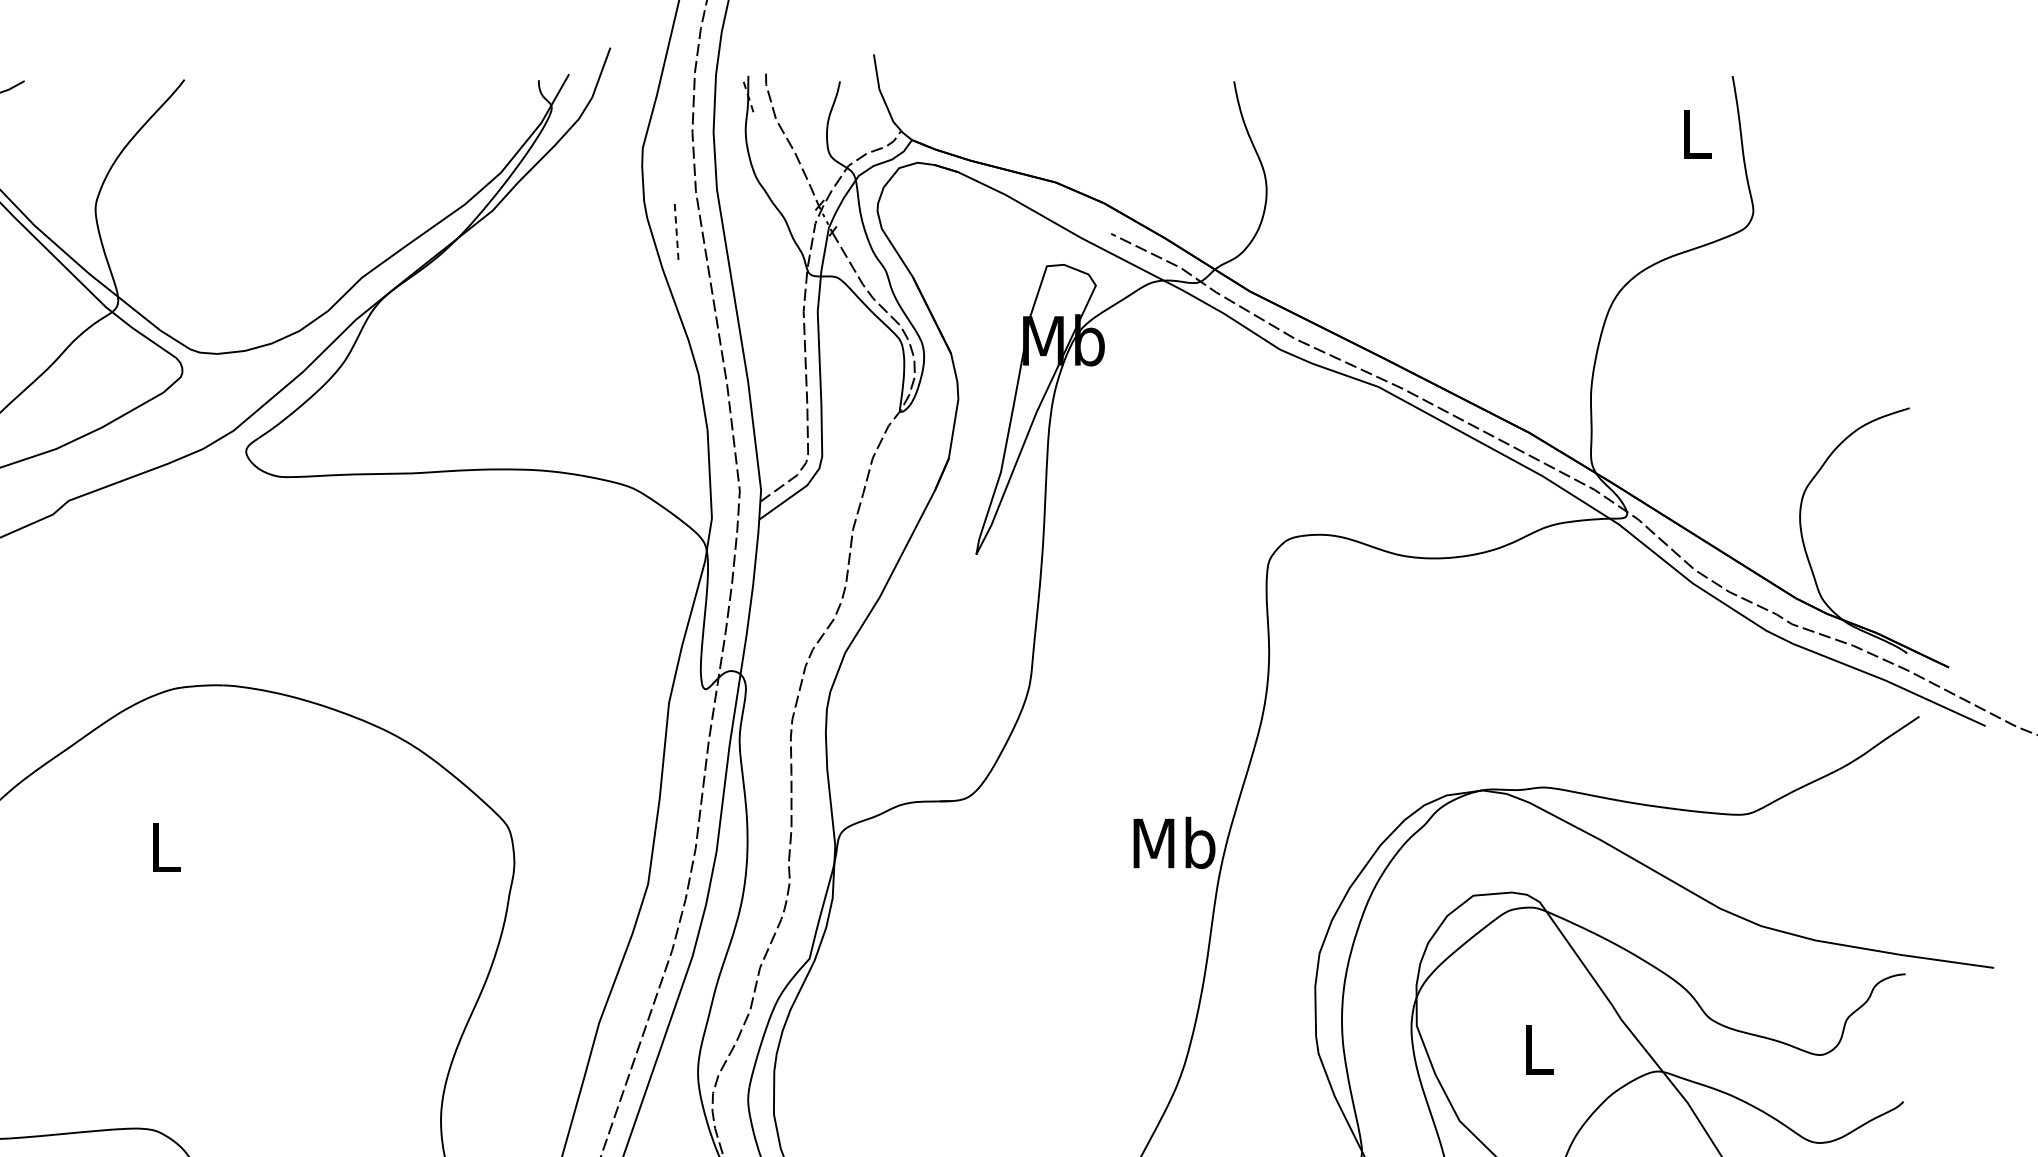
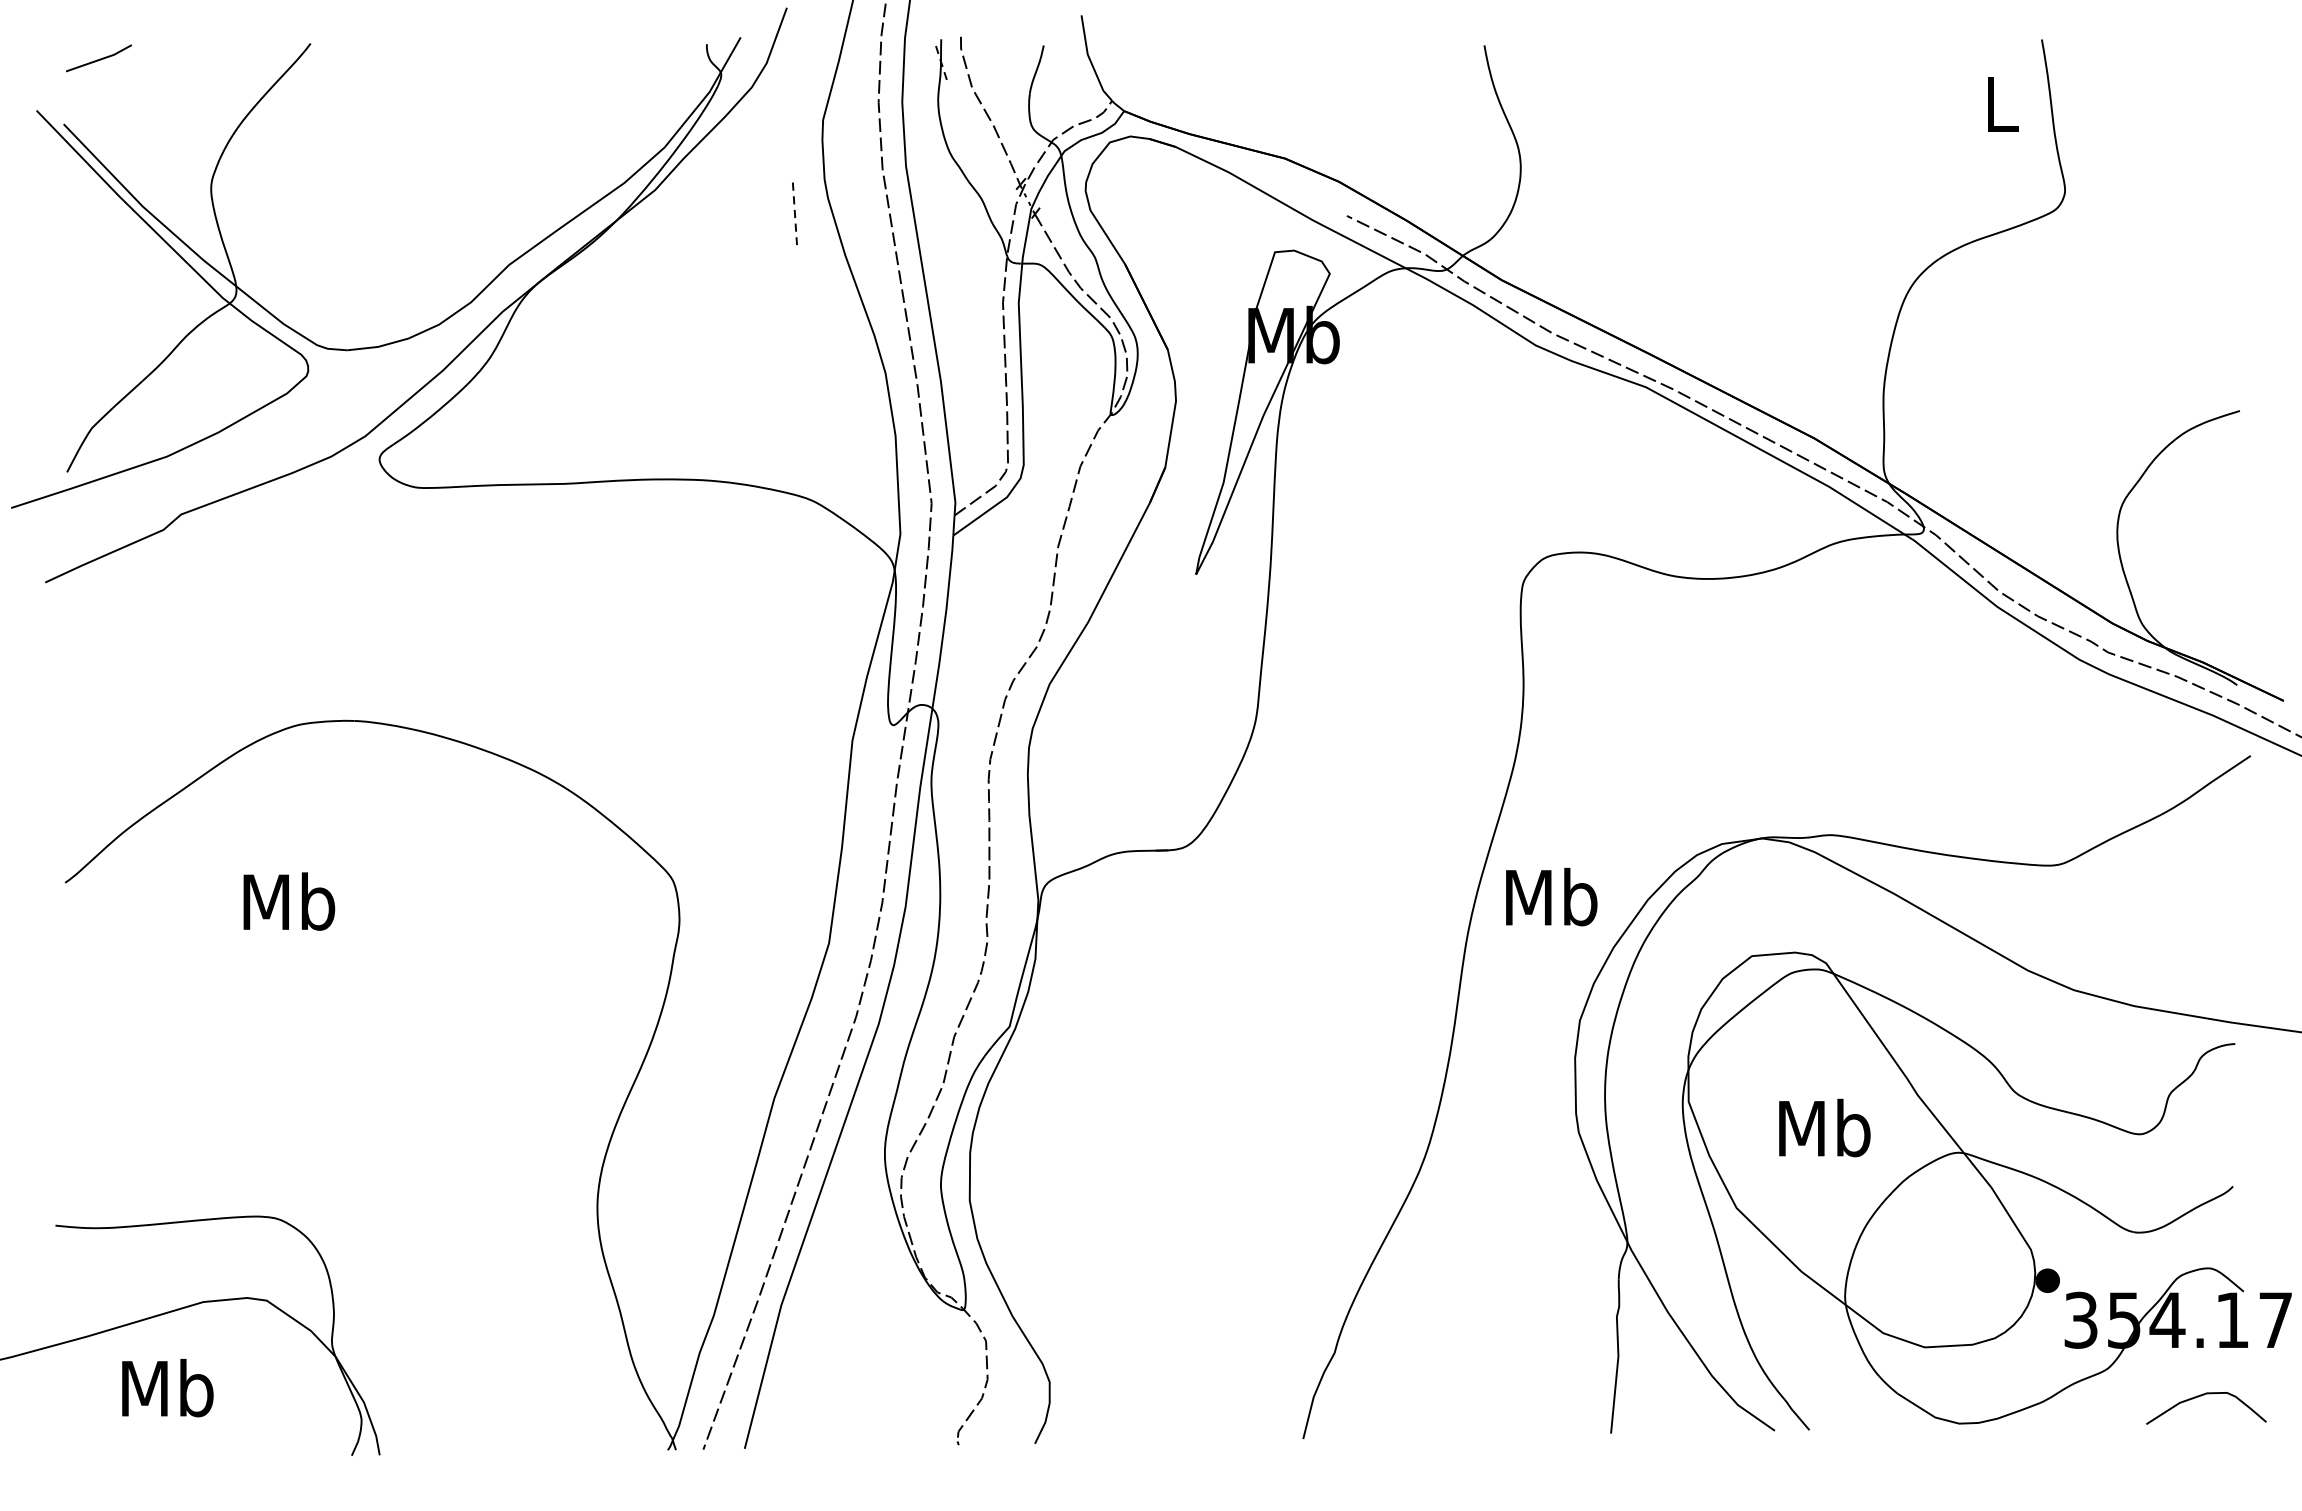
line: (676, 231) -> (794, 213), moved
text: (1174, 843) -> (1551, 897), moved
text: (165, 846) -> (289, 901), L -> Mb
text: (1538, 1048) -> (1824, 1127), L -> Mb

